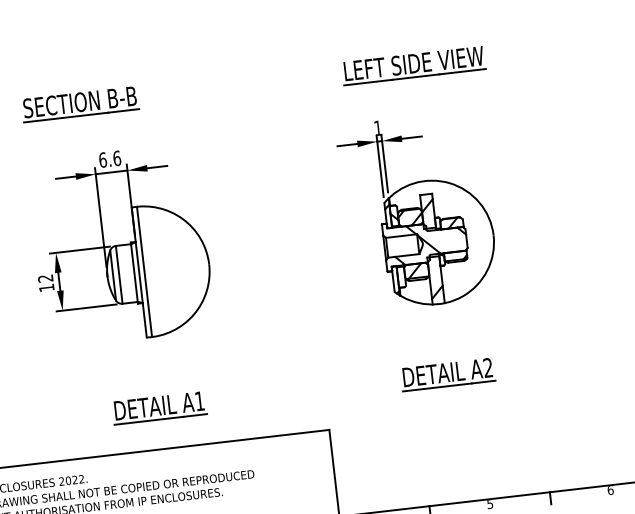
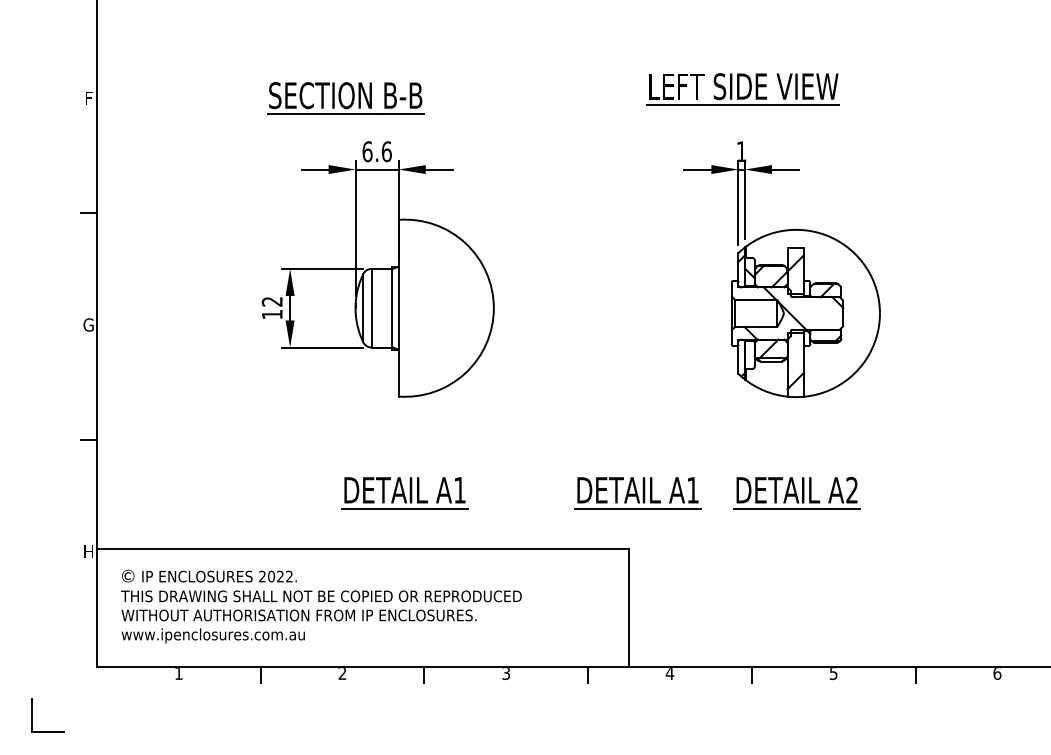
part: (413, 65) -> (742, 89), moved
part: (80, 104) -> (345, 98), moved
line: (144, 271) -> (405, 307), removed
part: (330, 388) -> (637, 493), added

